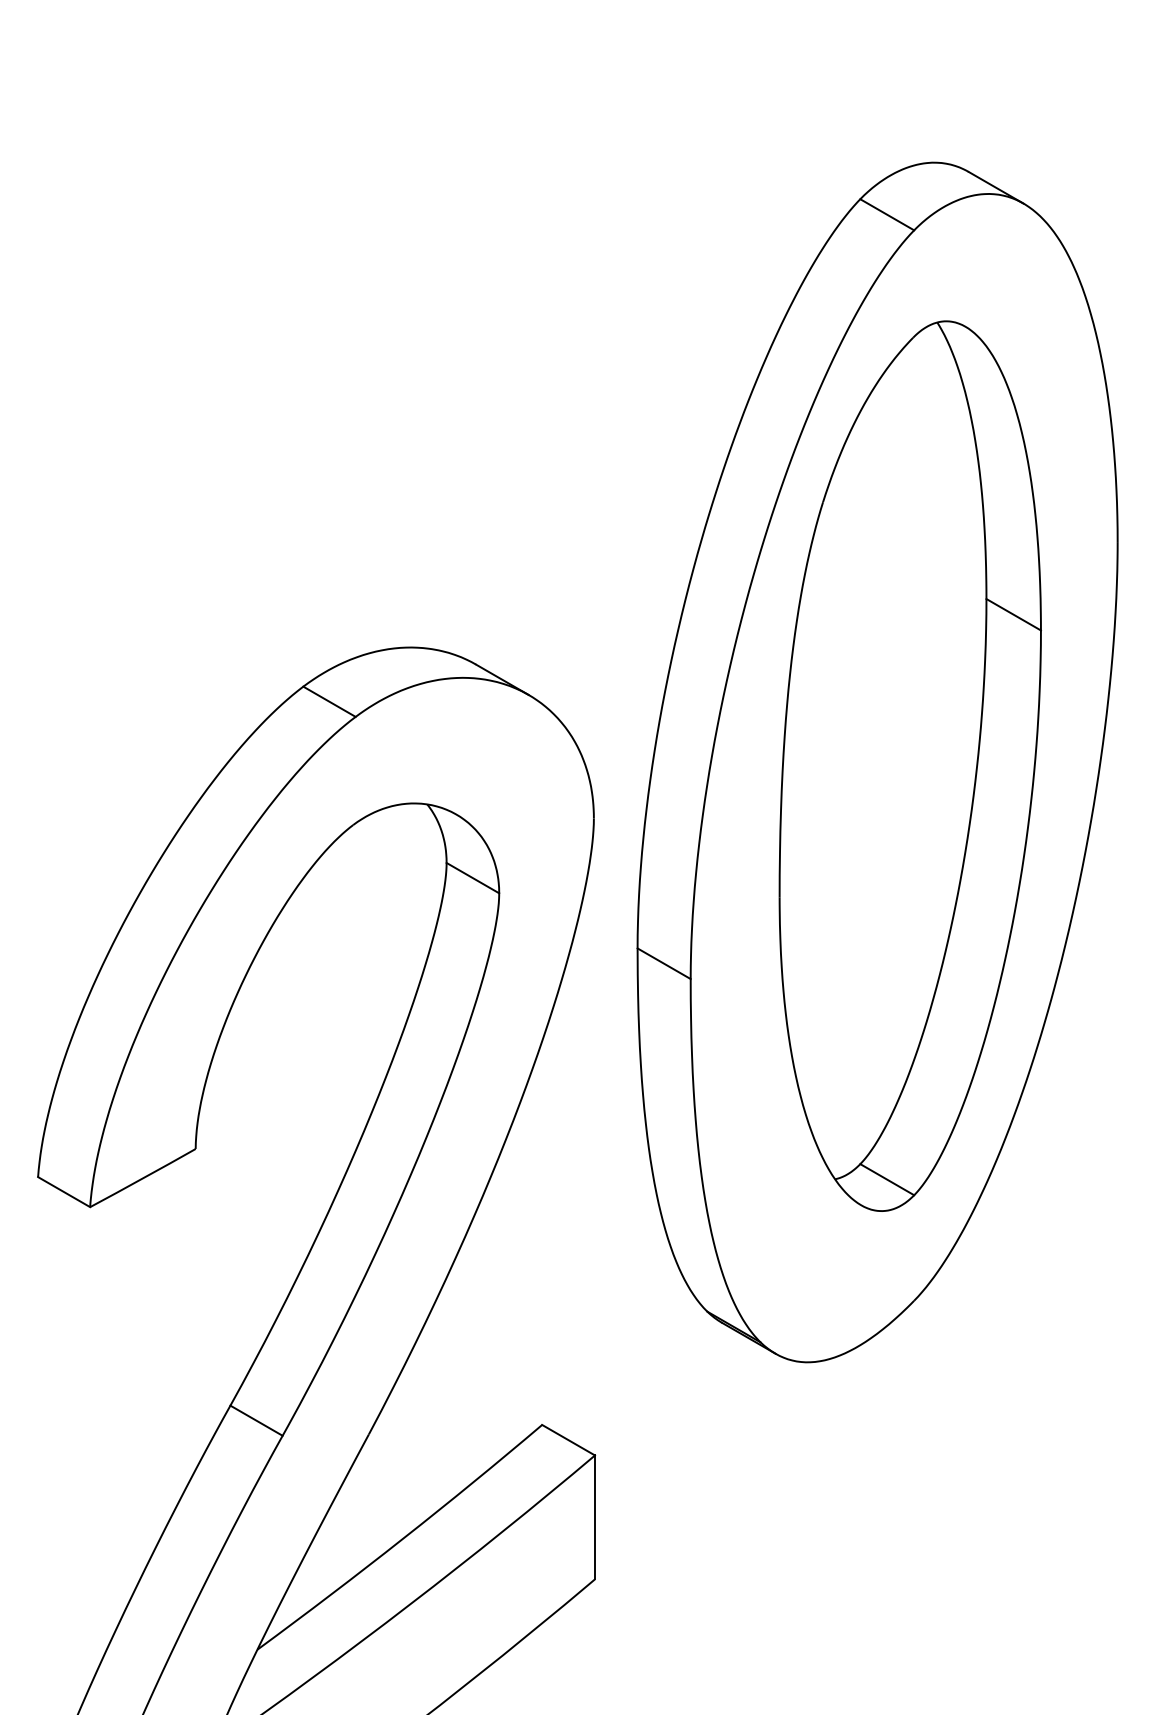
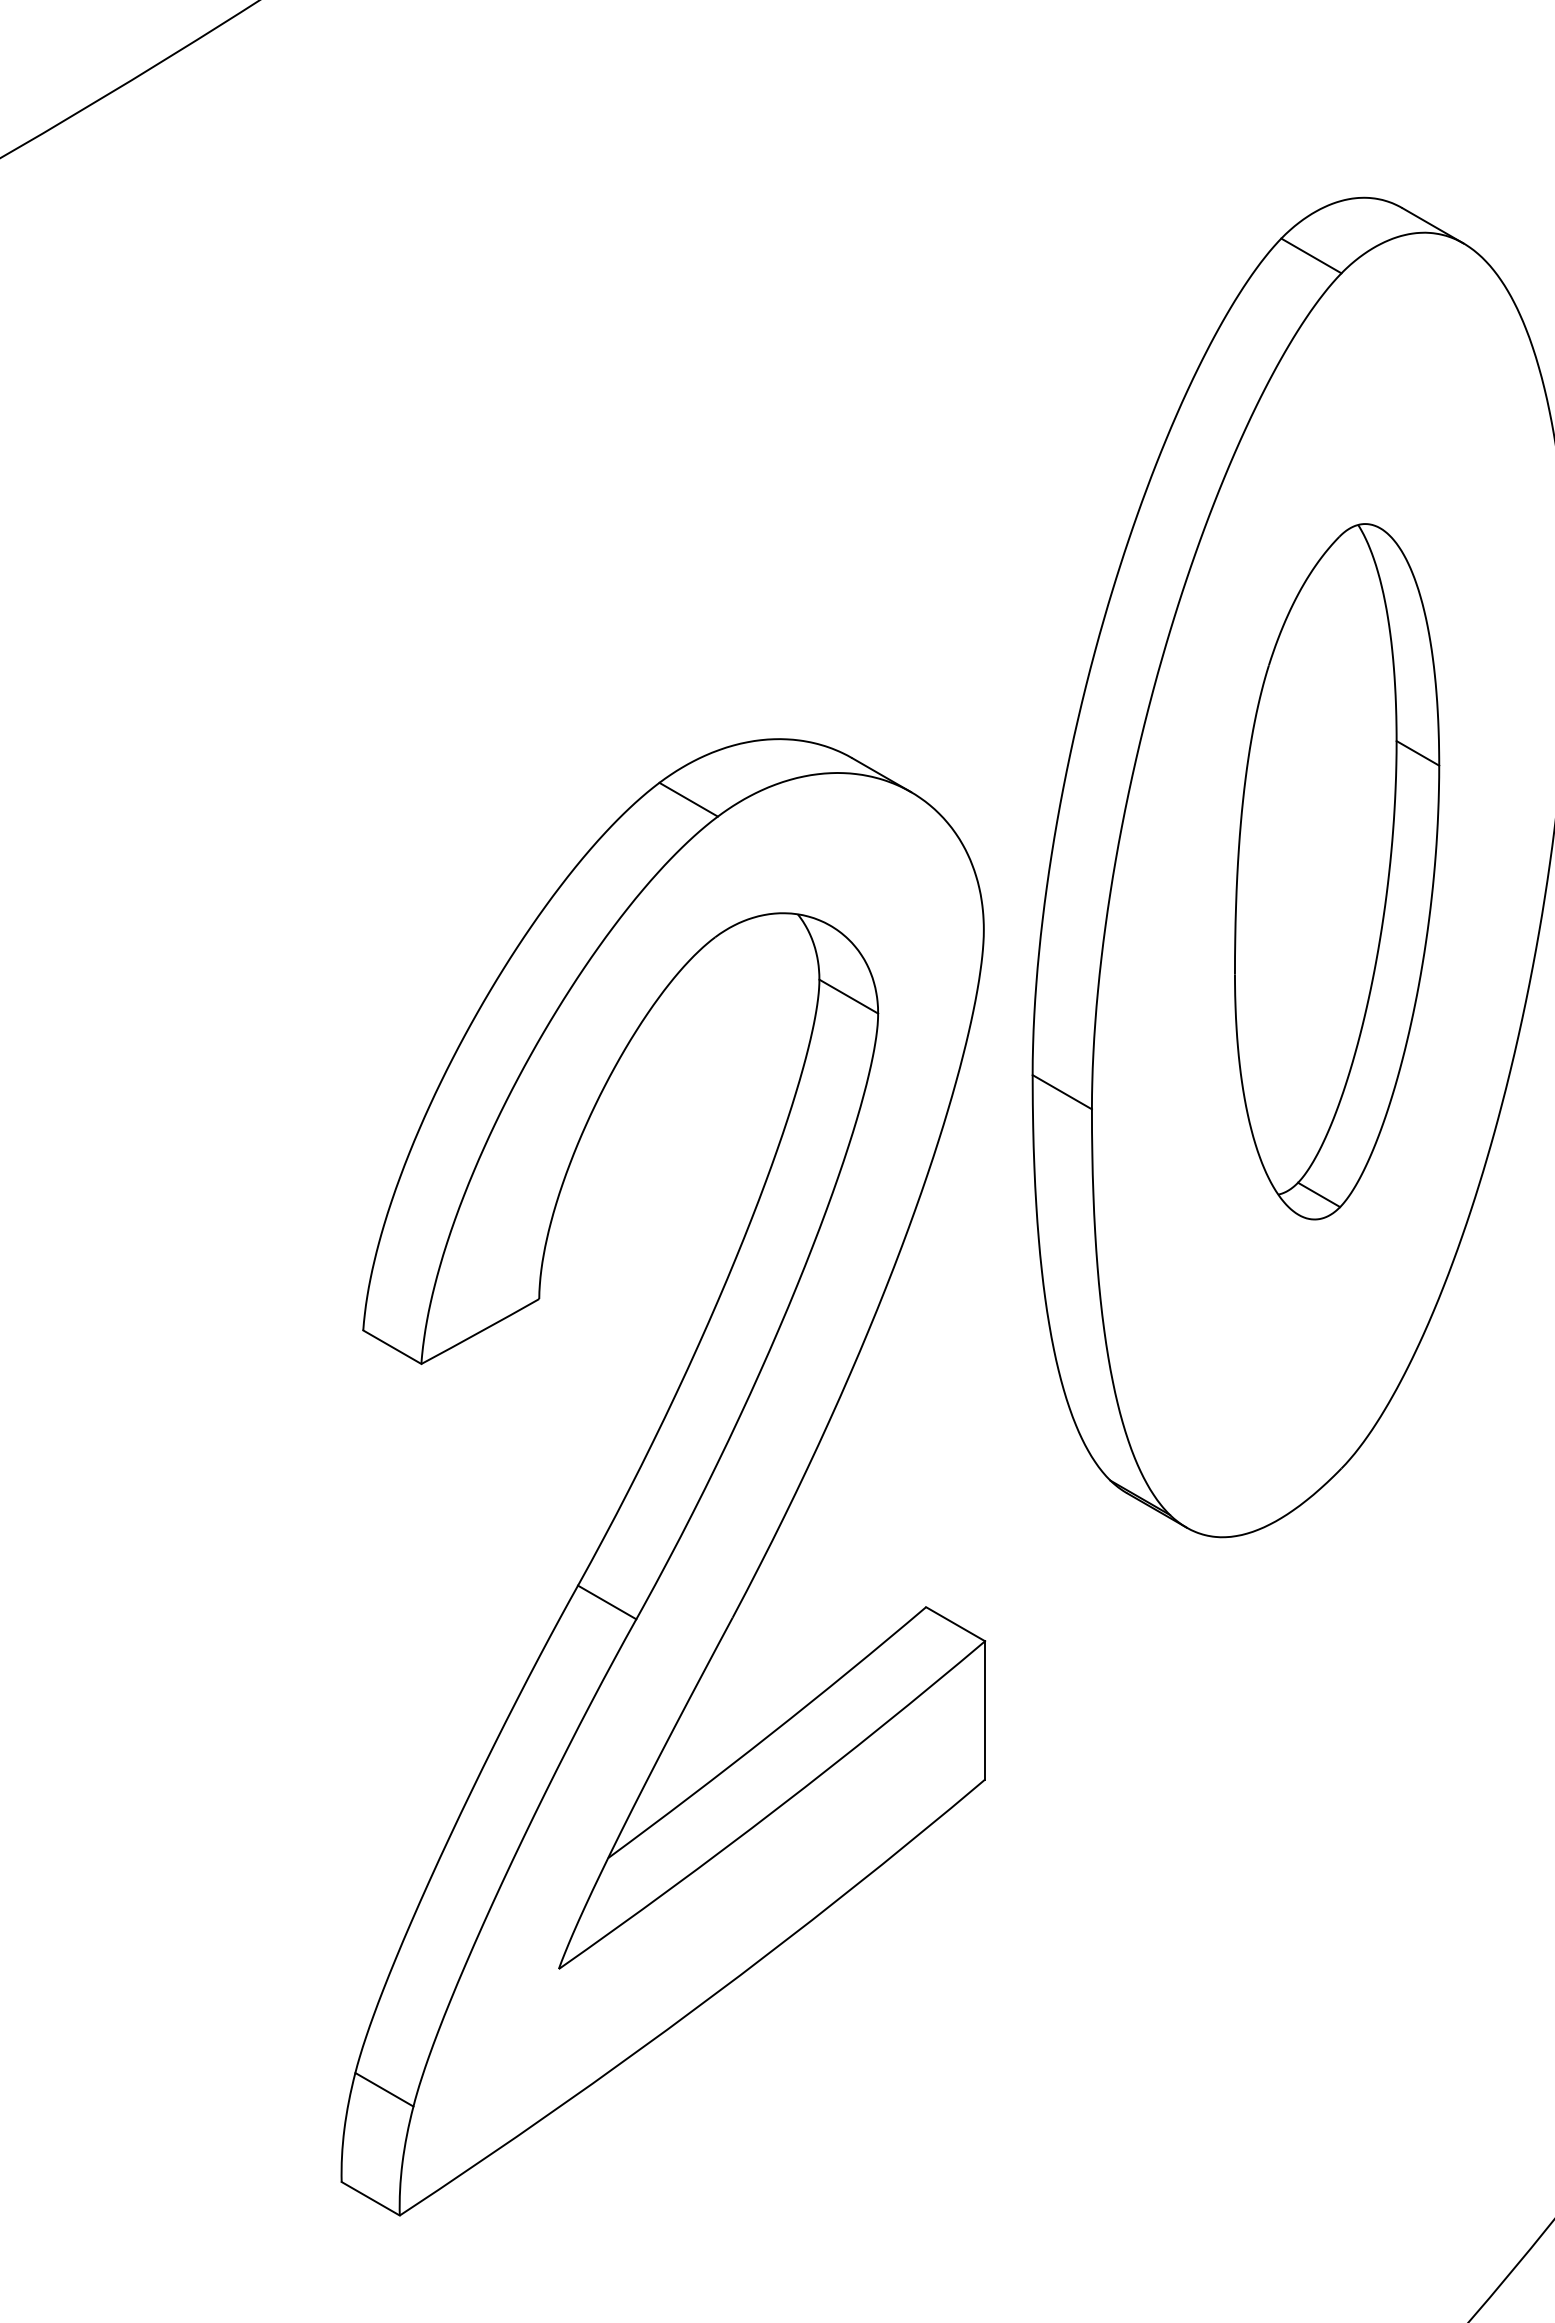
part: (909, 766) -> (1336, 871), size x0.7

